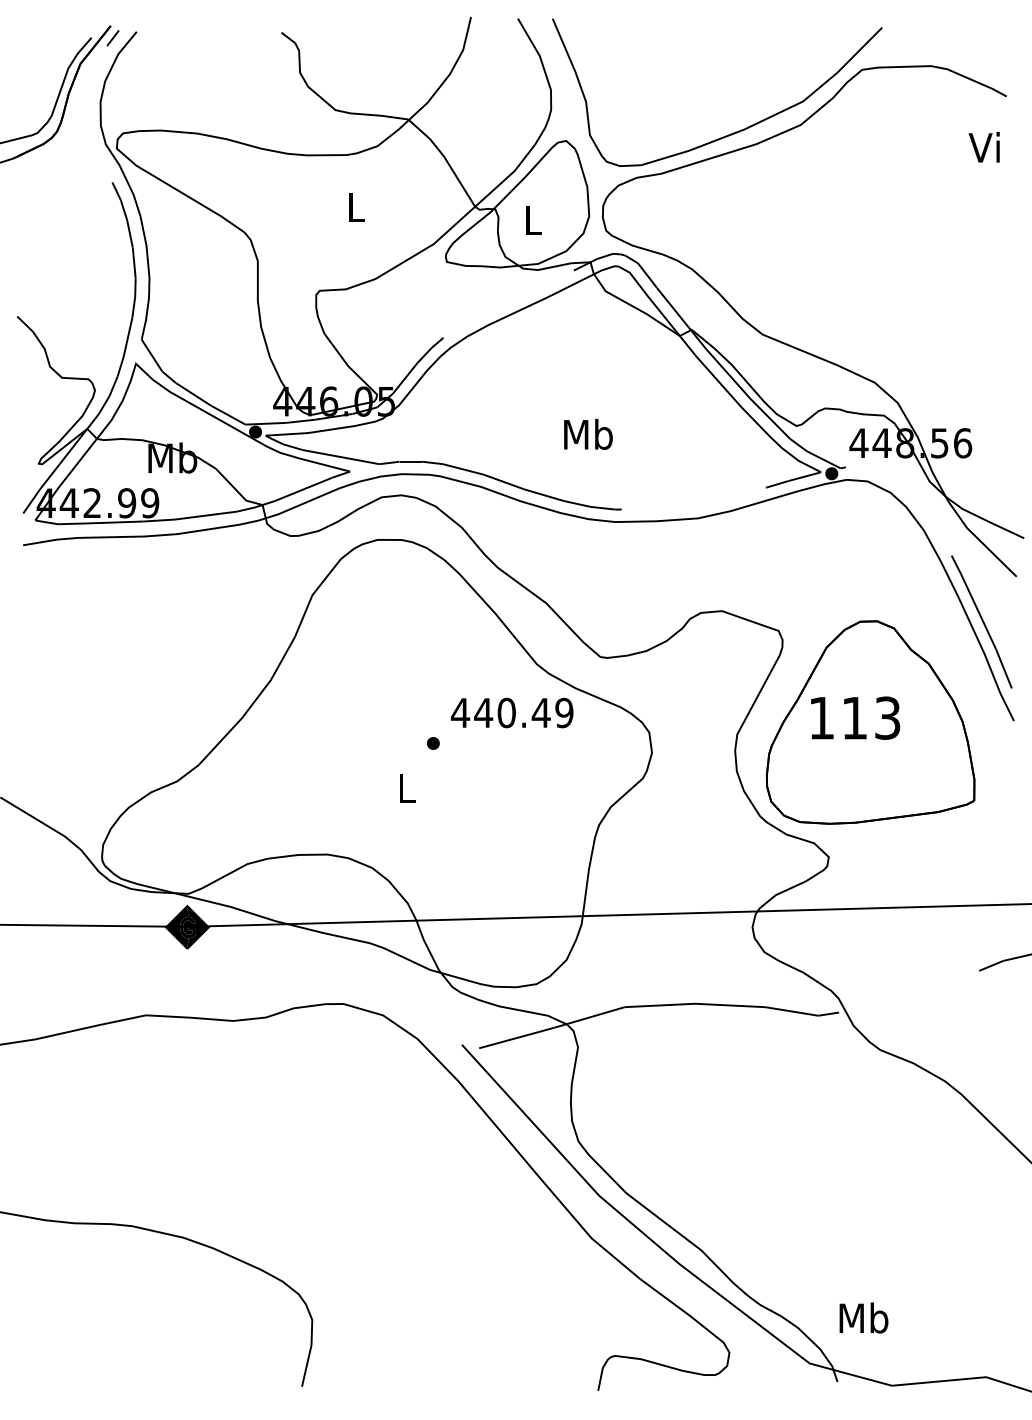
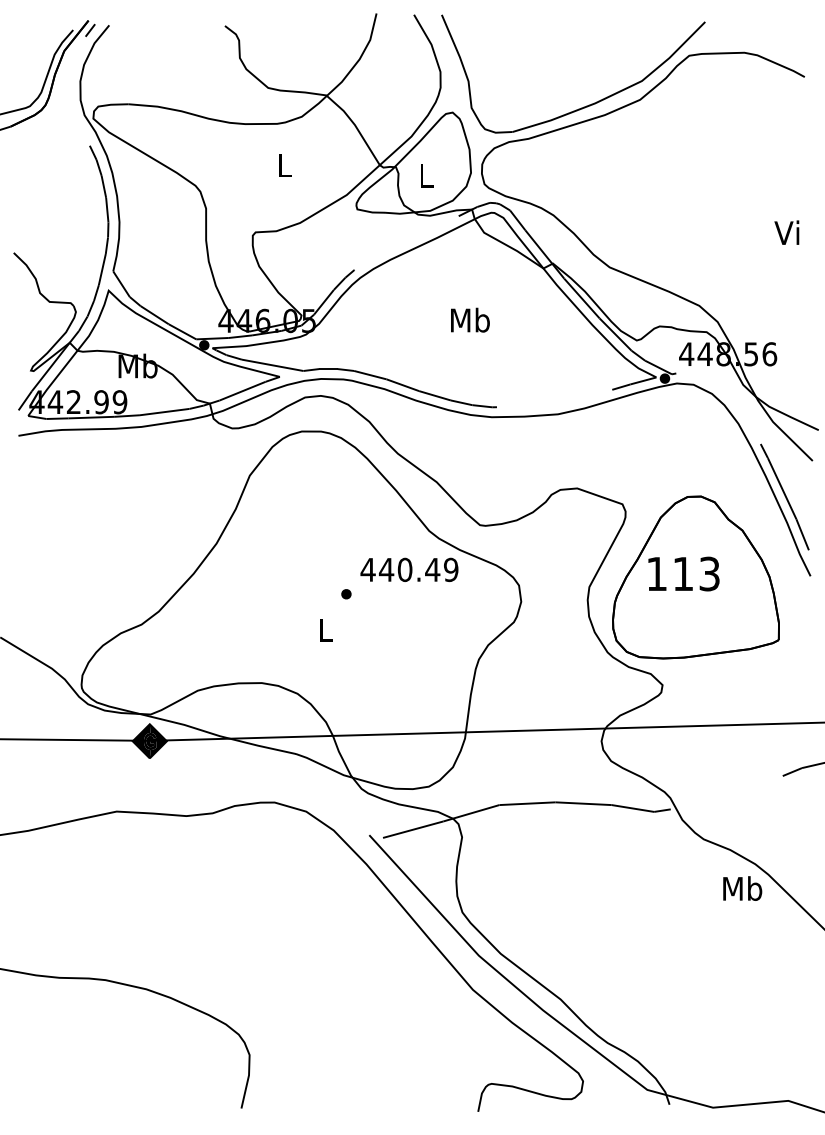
text: (983, 147) -> (786, 232), moved
text: (588, 433) -> (470, 319), moved
text: (863, 1317) -> (742, 888), moved

